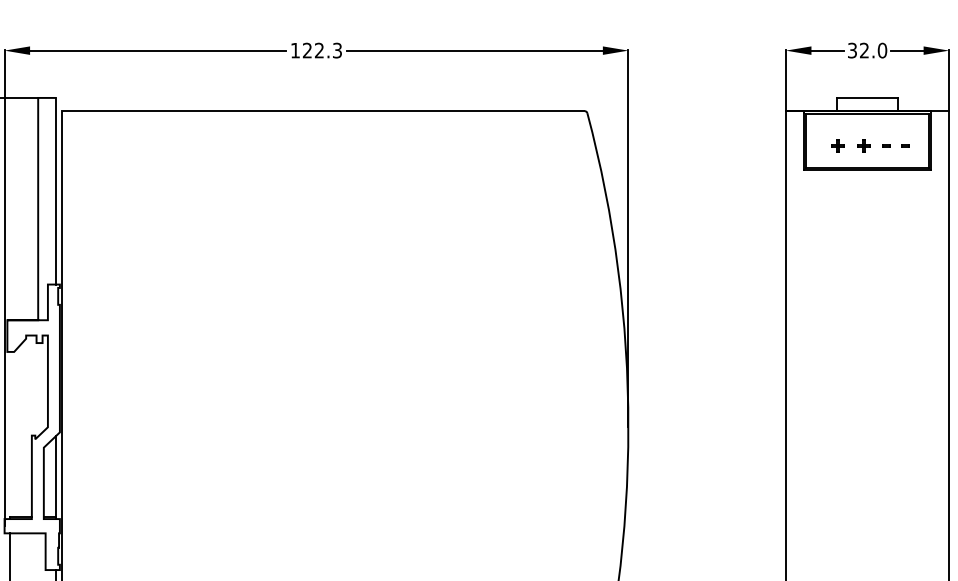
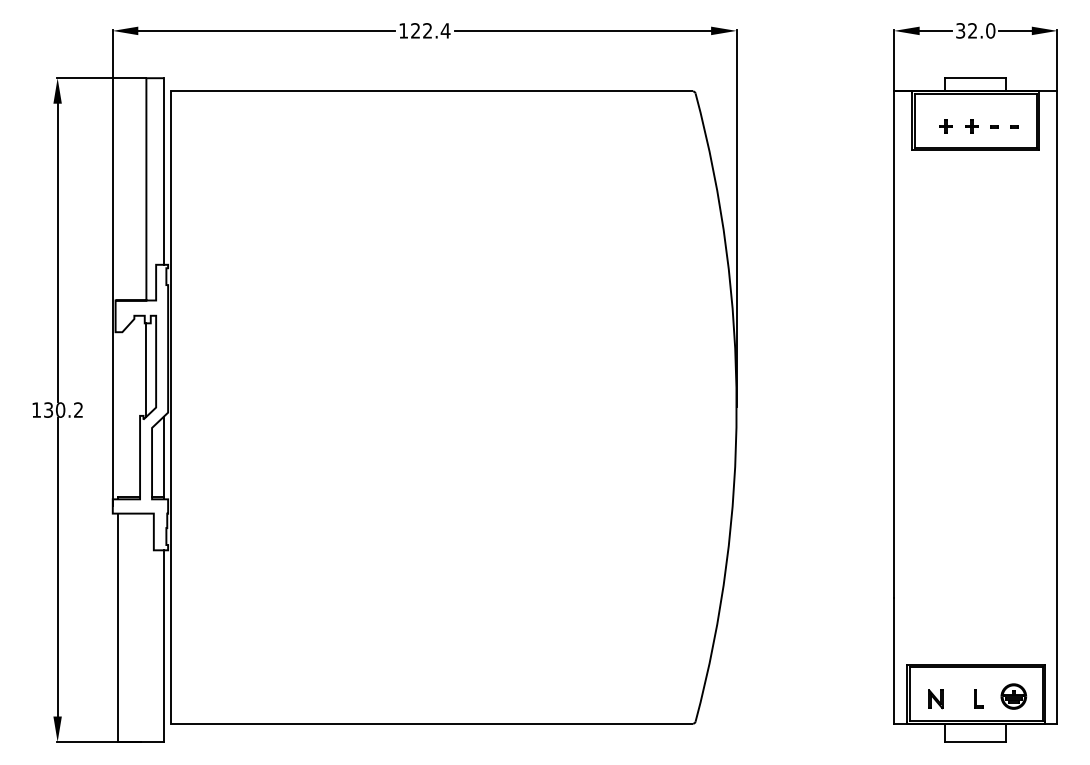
text: (337, 50) -> (445, 30), 122.3 -> 122.4
line: (38, 389) -> (146, 369), added

